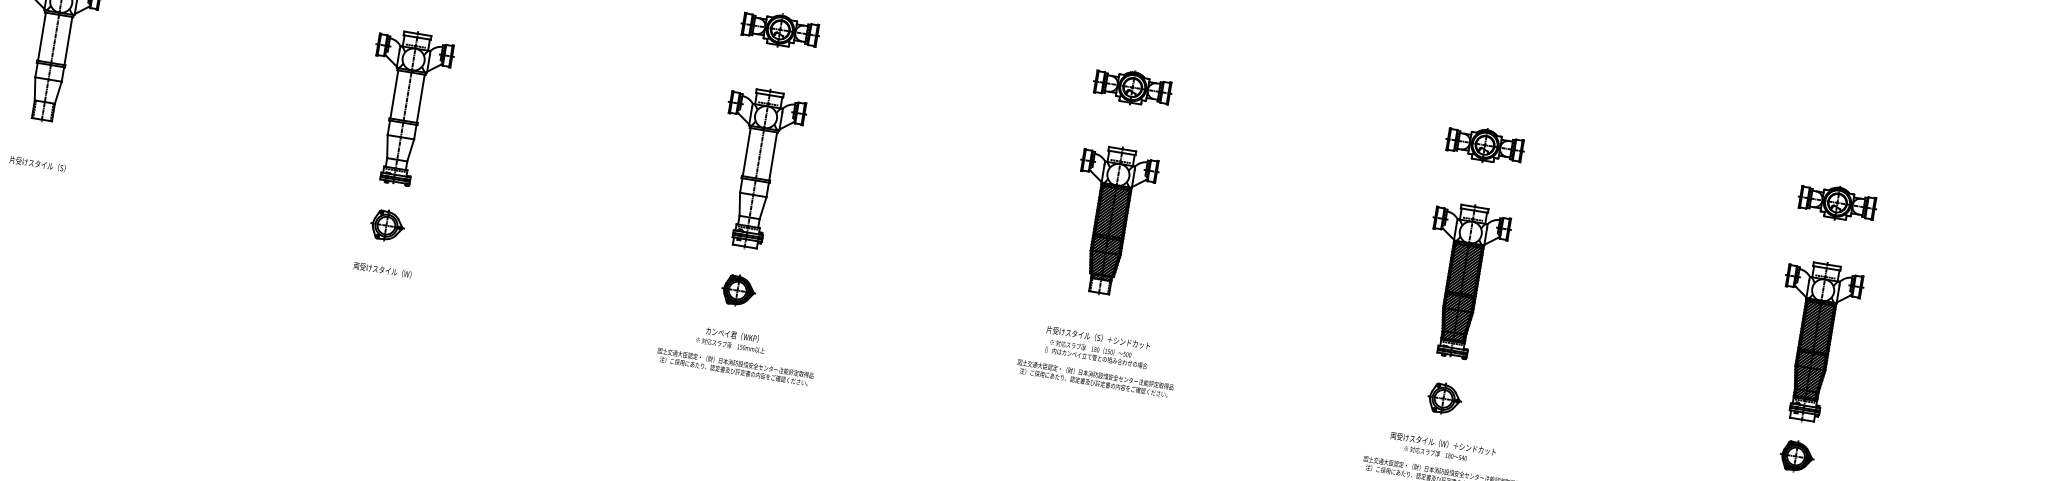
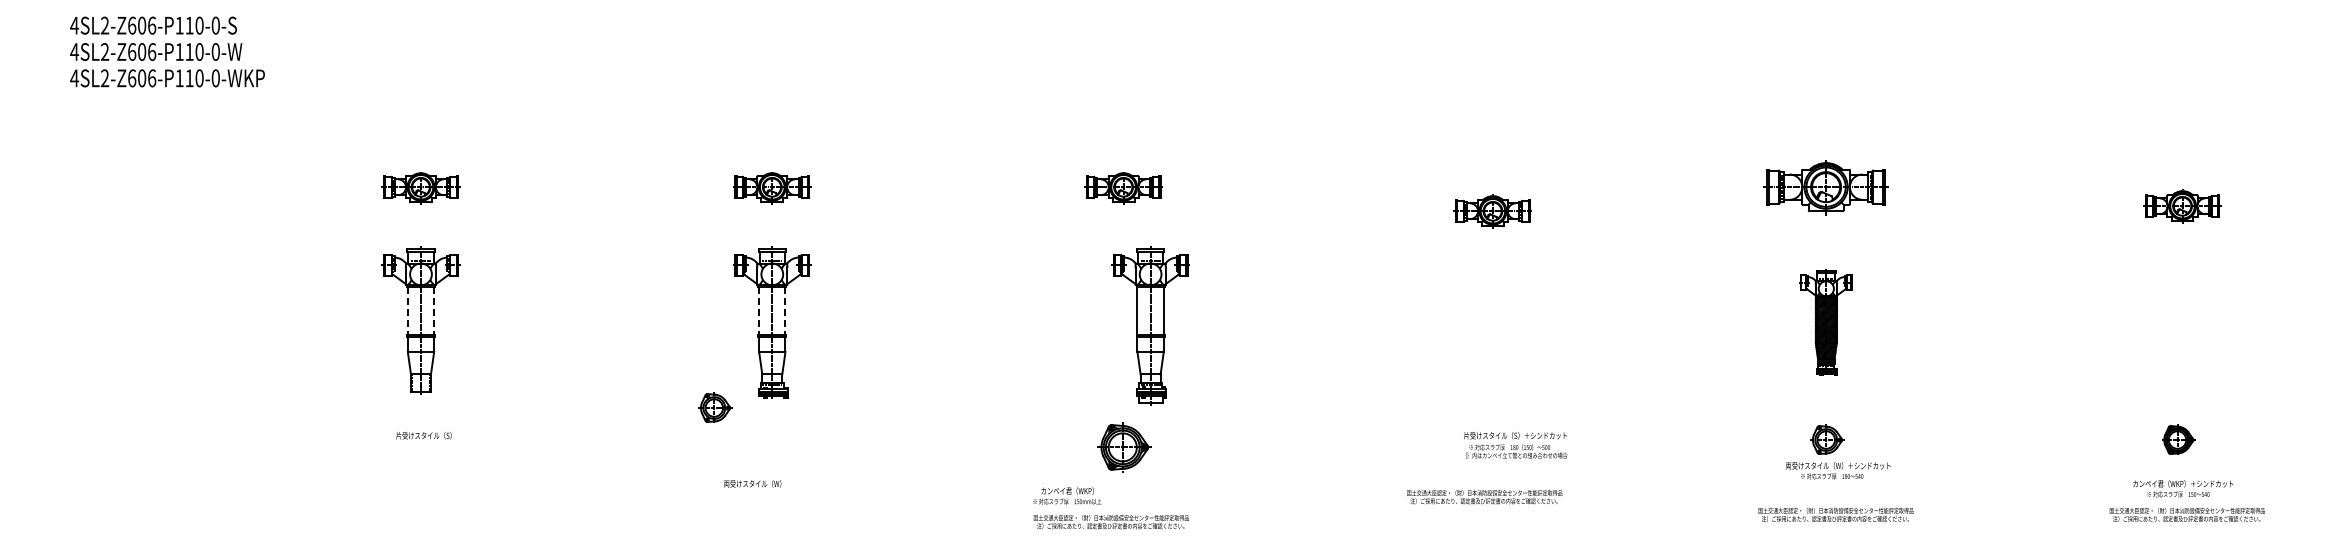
line: (41, 36) -> (407, 311), solid -> dashed
line: (68, 41) -> (434, 311), solid -> dashed
part: (1132, 87) -> (1492, 211), moved
line: (394, 94) -> (759, 311), solid -> dashed
line: (420, 98) -> (785, 311), solid -> dashed
part: (1485, 145) -> (1826, 187), size x1.6
part: (757, 168) -> (1150, 325), moved
part: (1837, 203) -> (2182, 206), moved
part: (1110, 221) -> (1474, 320), removed
part: (387, 225) -> (715, 407), moved
text: (382, 269) -> (752, 483), moved
part: (1463, 280) -> (1826, 322), size x0.7
part: (738, 289) -> (1124, 446), size x1.6
text: (731, 339) -> (1067, 495), moved
part: (1814, 341) -> (2177, 325), removed
text: (1096, 347) -> (1515, 445), moved
text: (734, 367) -> (1110, 522), moved
text: (1094, 379) -> (1484, 497), moved
text: (1442, 448) -> (1838, 470), moved

